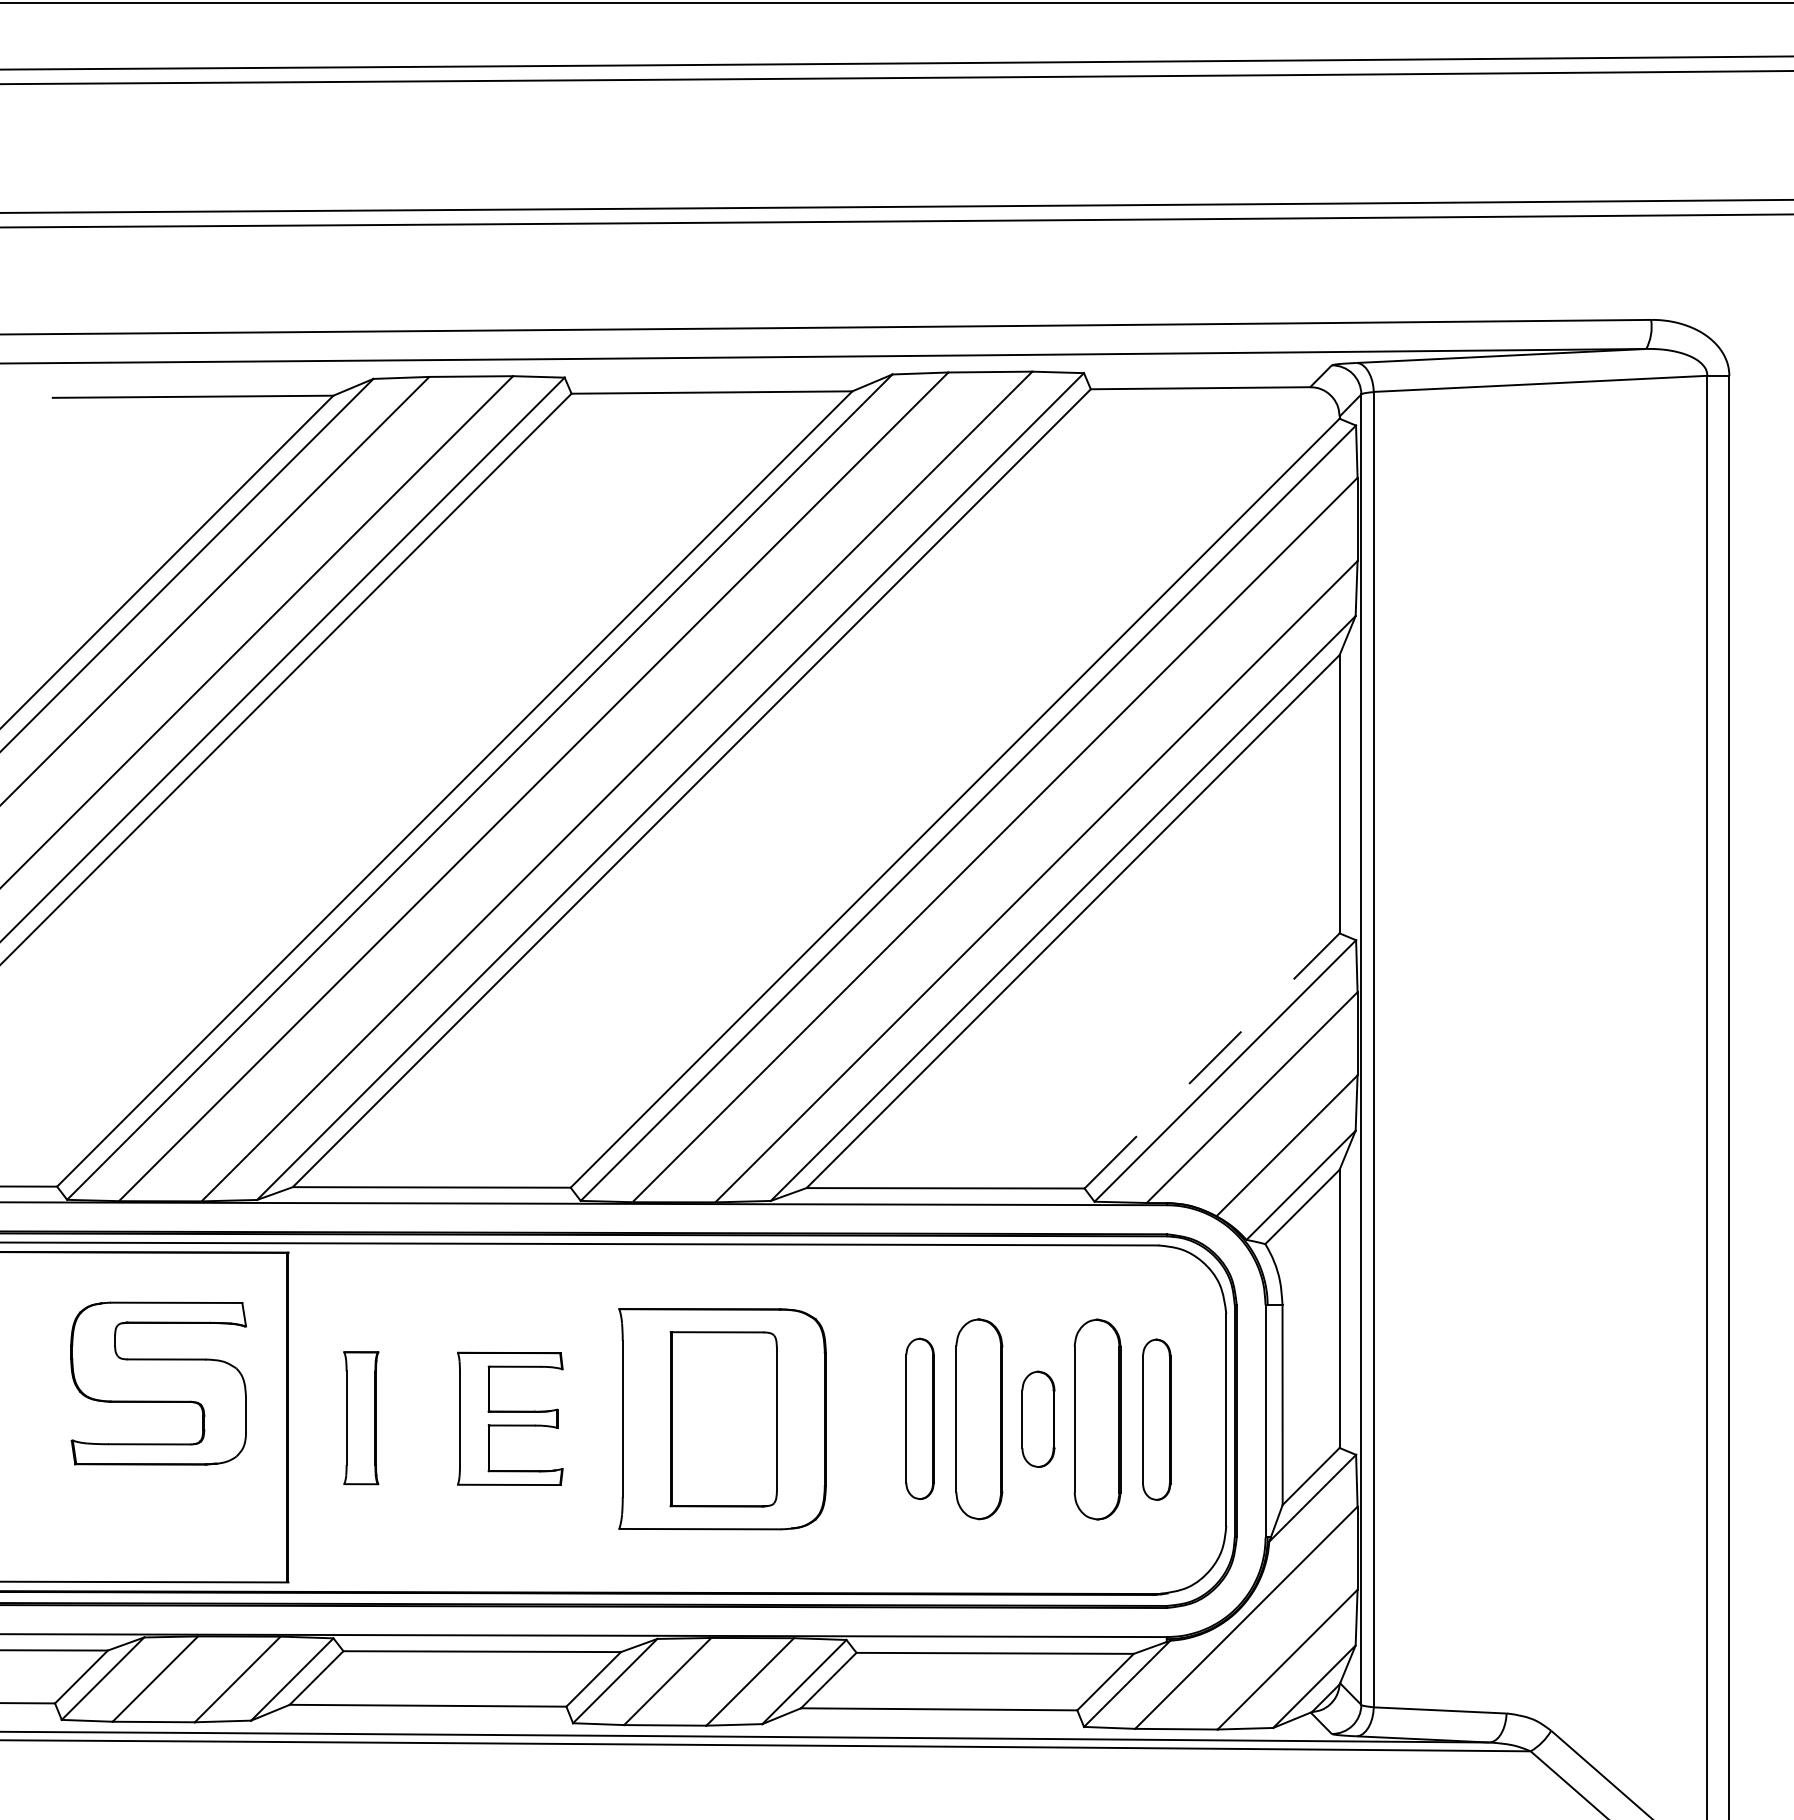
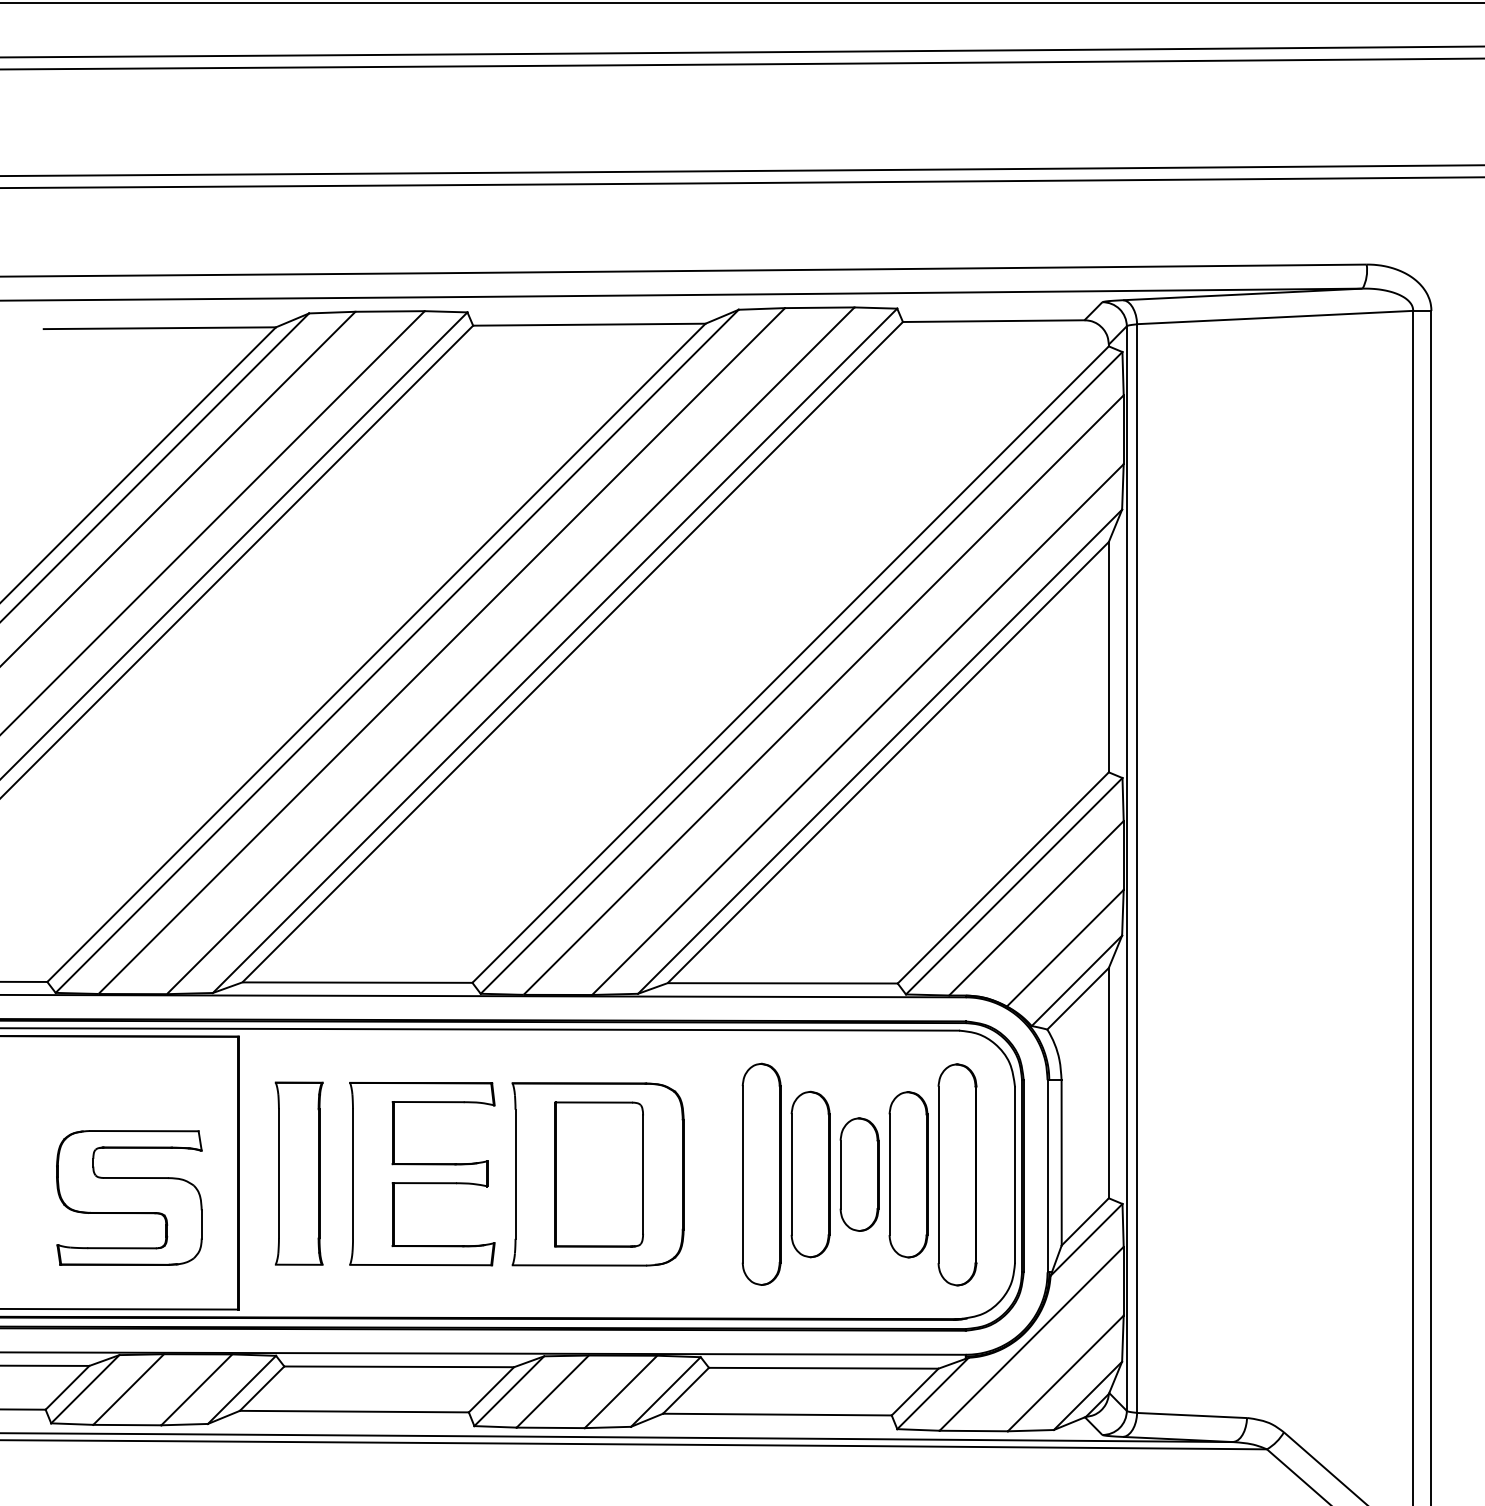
line: (1212, 1060) -> (1003, 877), dashed -> solid
part: (158, 1383) -> (129, 1197), moved
part: (360, 1418) -> (298, 1173), size x1.67
part: (919, 1418) -> (761, 1173), size x1.67
part: (510, 1419) -> (422, 1174), size x1.67
part: (1038, 1419) -> (859, 1174), size x1.43
part: (1156, 1419) -> (957, 1174), size x1.67

